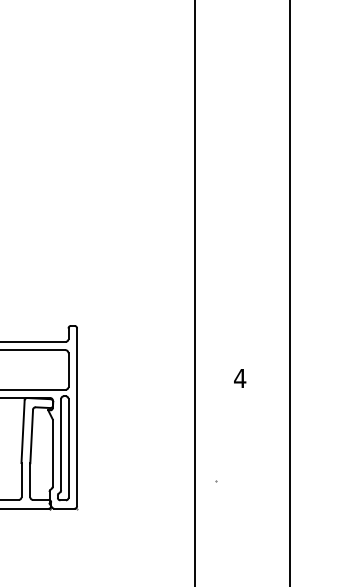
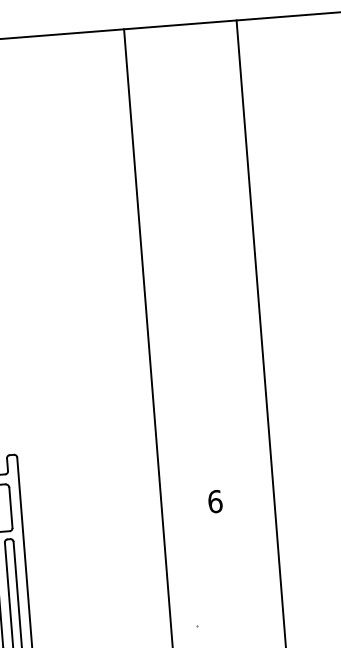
text: (240, 378) -> (215, 501), 4 -> 6

